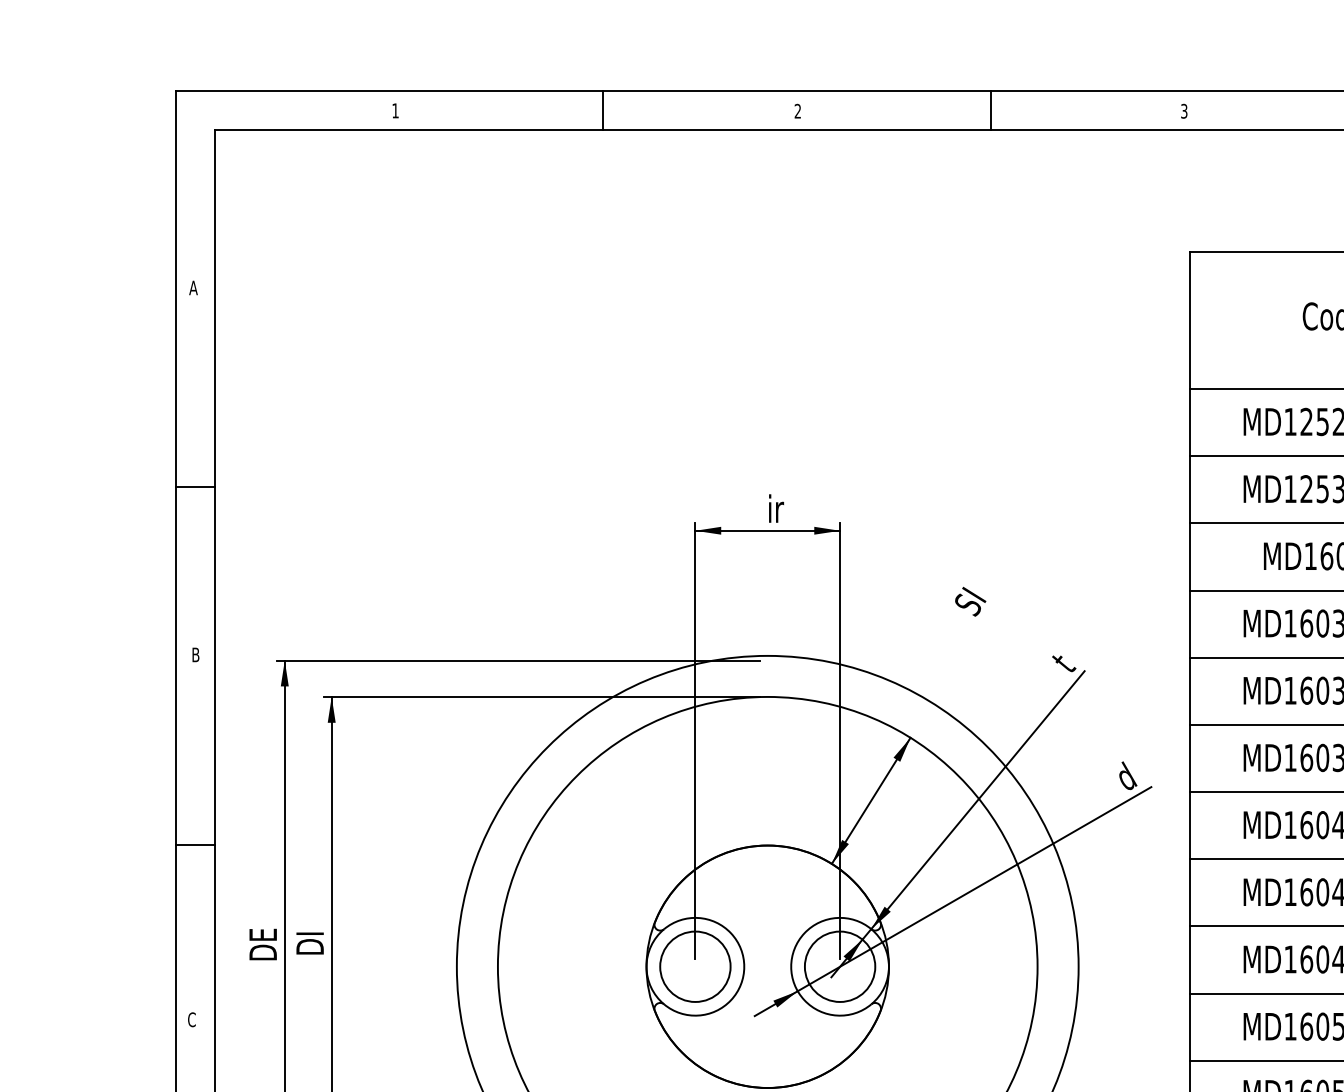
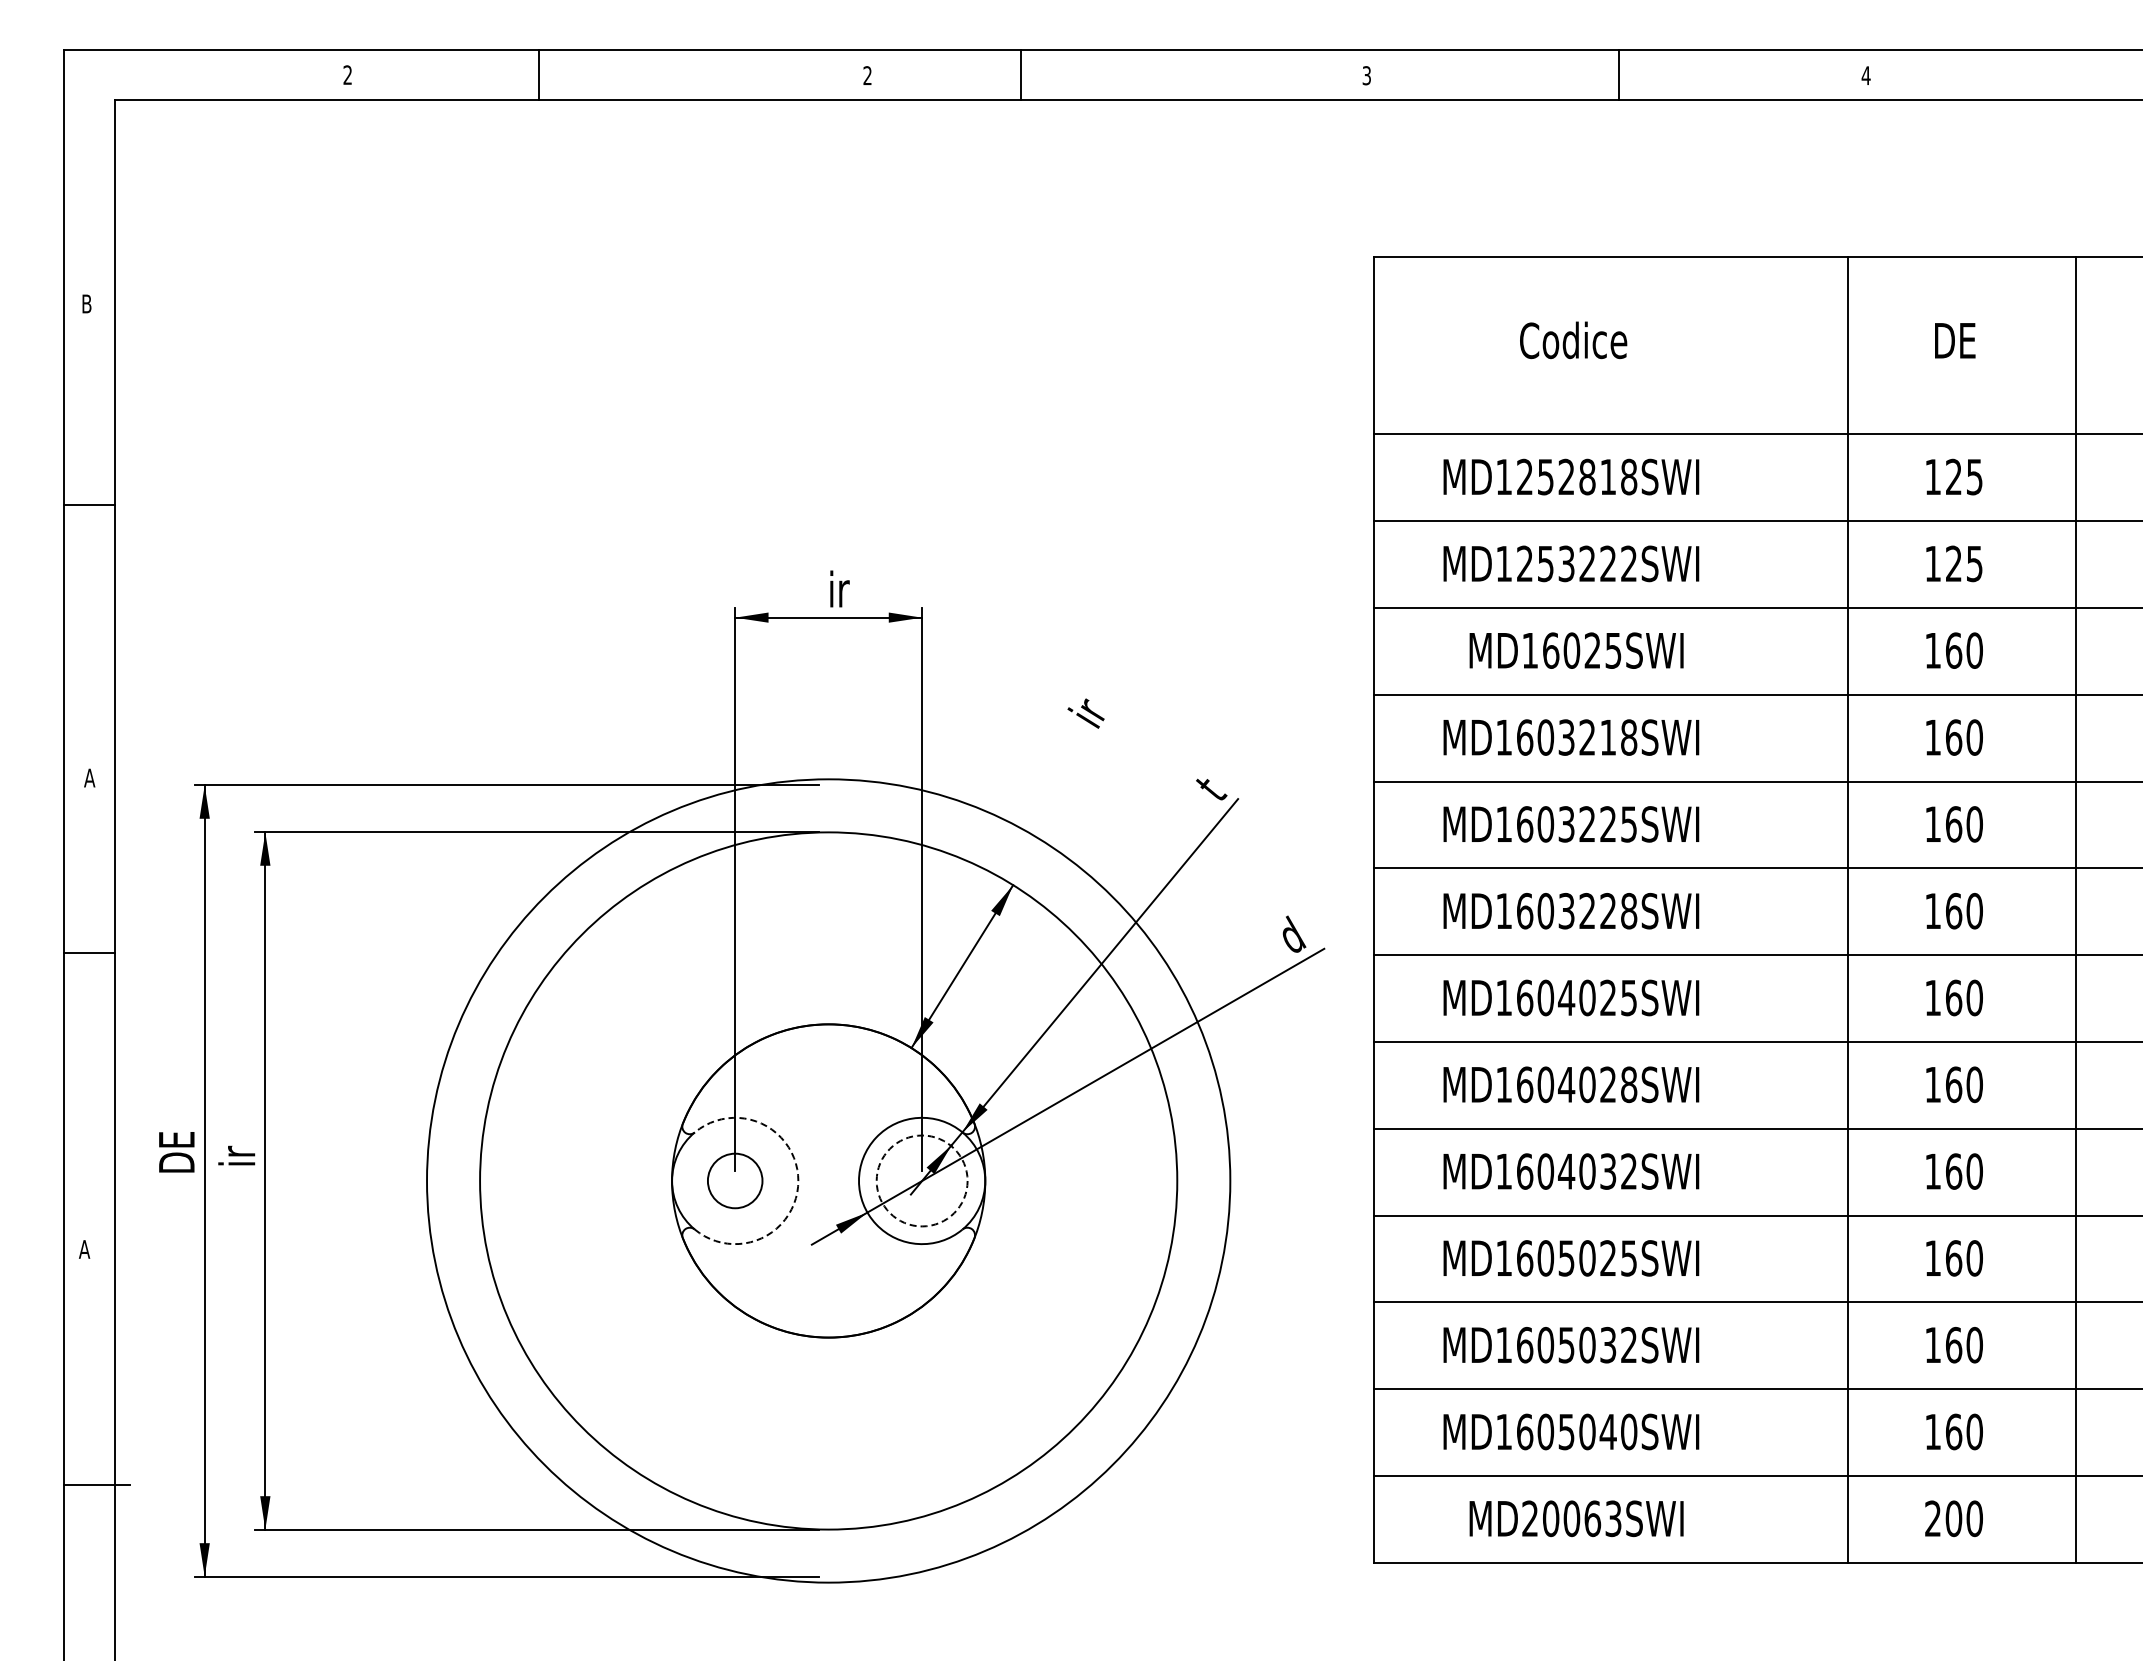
text: (395, 110) -> (347, 74), 1 -> 2
line: (603, 110) -> (539, 74), moved
line: (991, 110) -> (1021, 74), moved
text: (193, 287) -> (86, 303), A -> B
line: (195, 487) -> (89, 505), moved
text: (969, 601) -> (1089, 709), SI -> ir
text: (195, 654) -> (89, 777), B -> A
line: (195, 844) -> (89, 953), moved
text: (309, 943) -> (236, 1150), DI -> ir
circle: (694, 966) -> (734, 1180), size x0.6
arc: (744, 966) -> (798, 1180), solid -> dashed
circle: (839, 966) -> (921, 1180), solid -> dashed
text: (191, 1019) -> (84, 1249), C -> A

